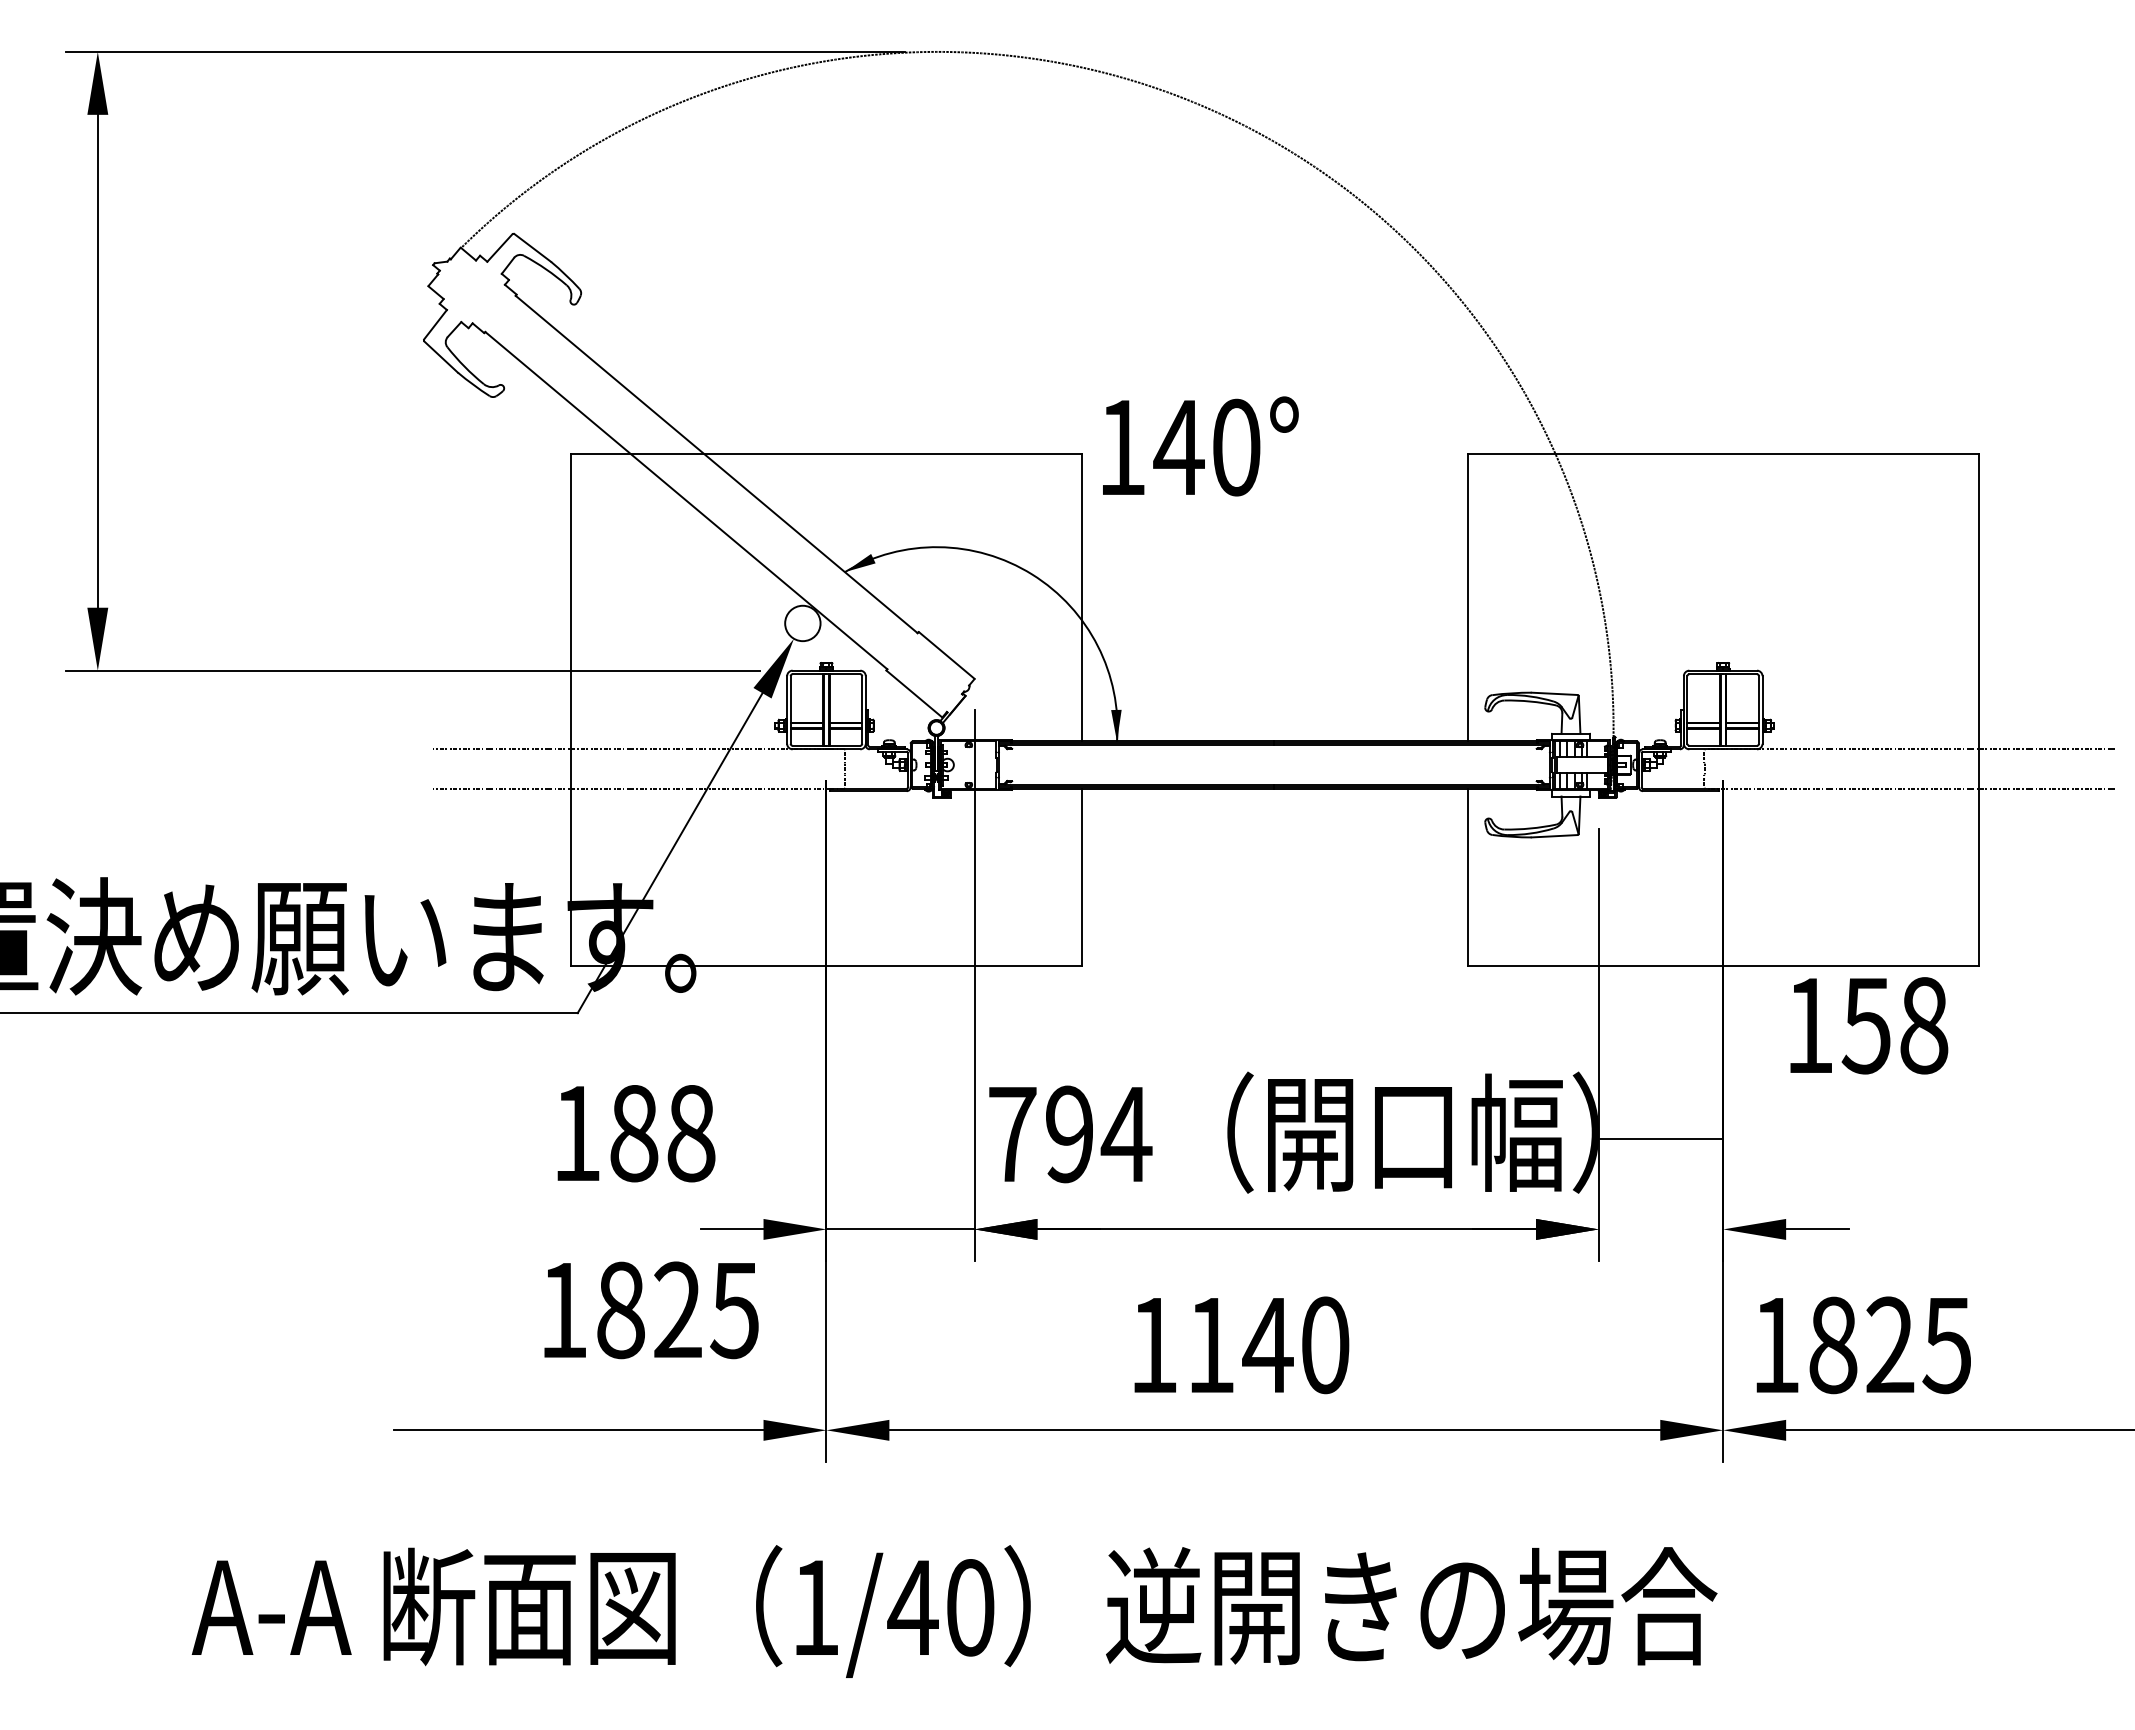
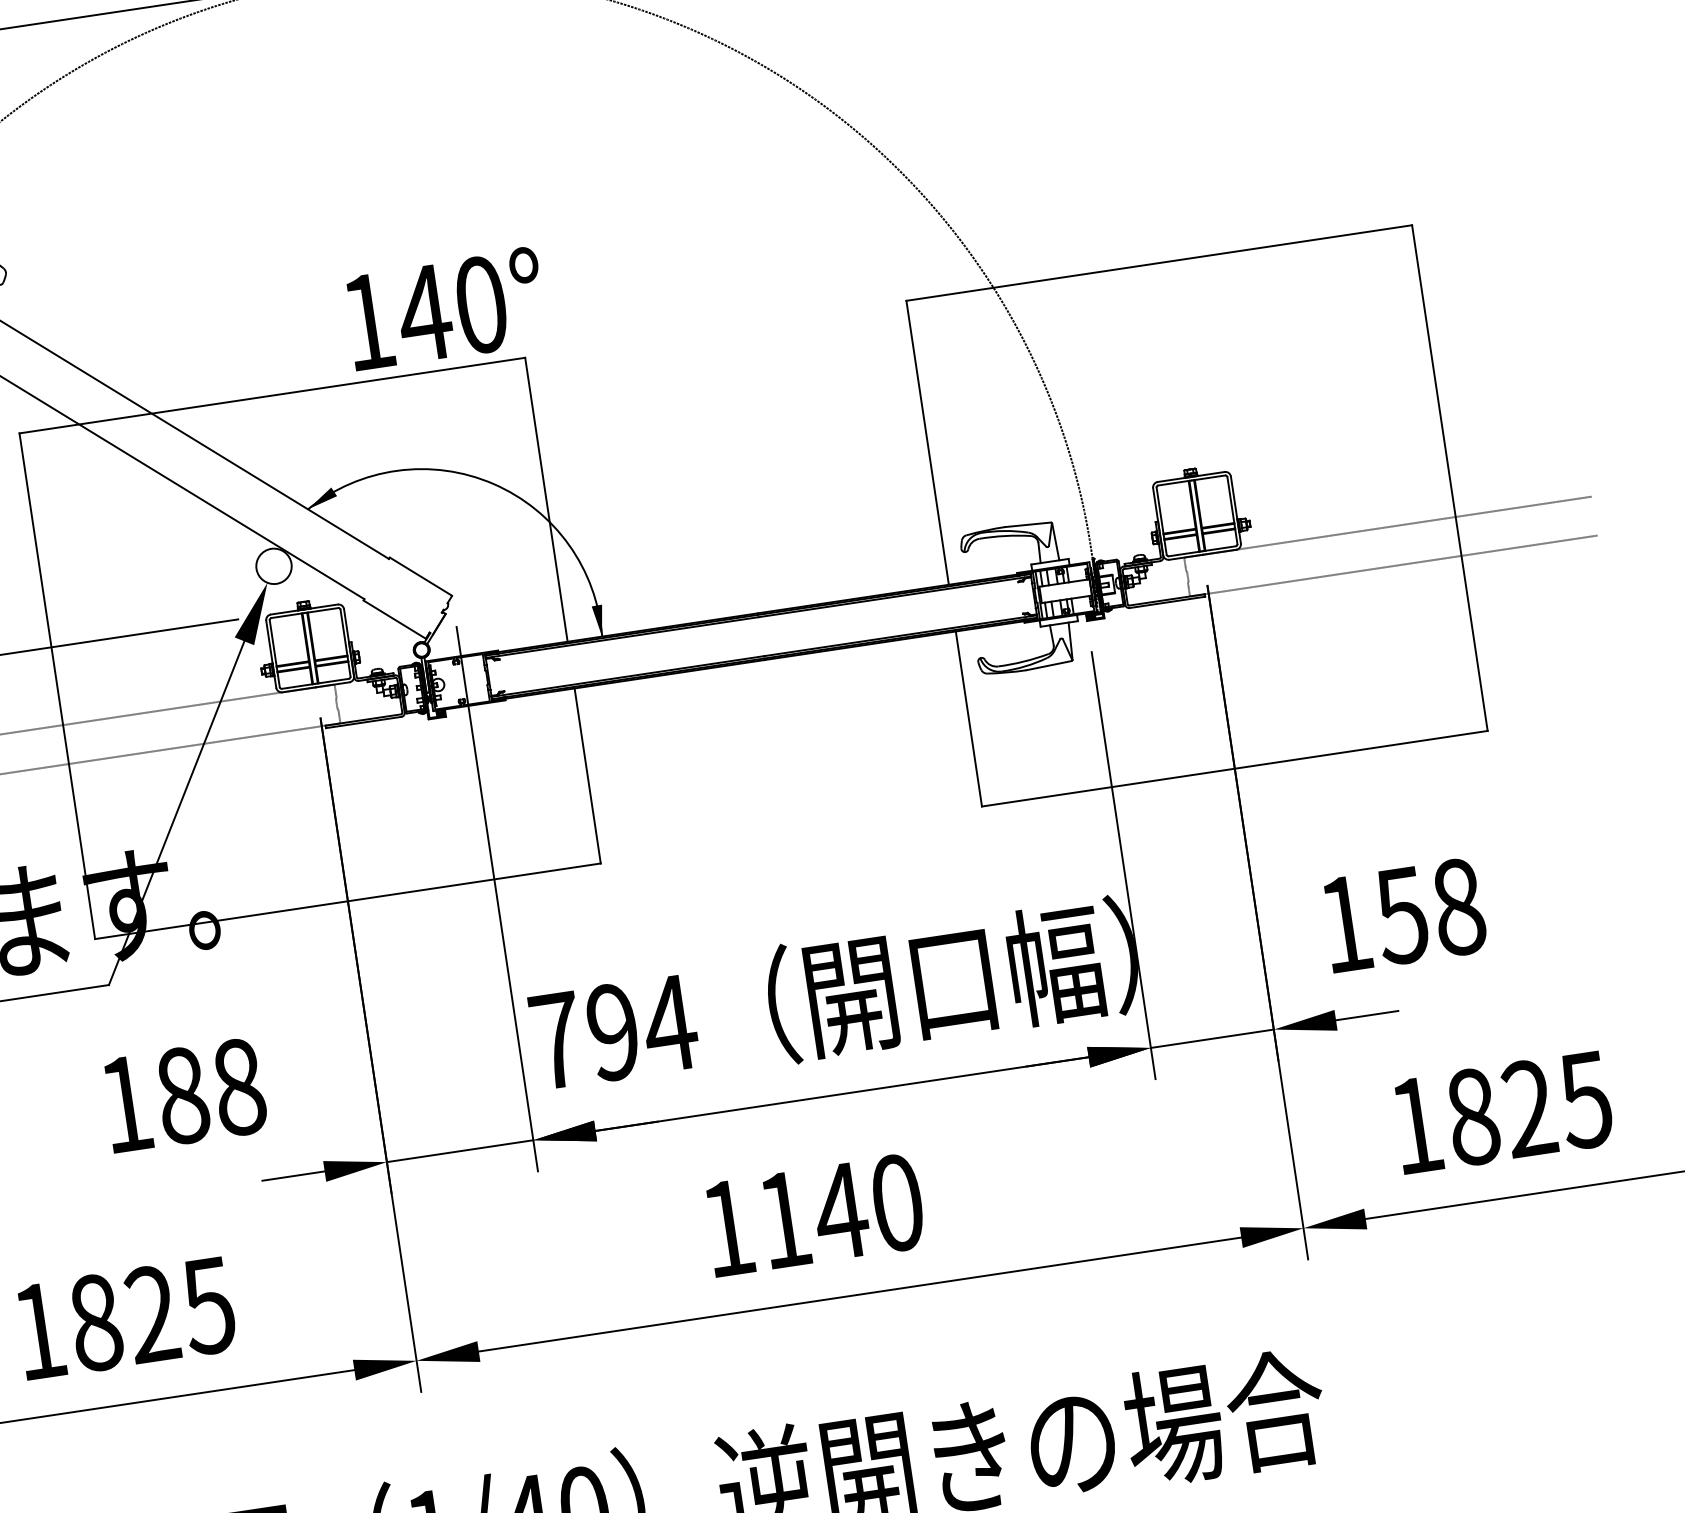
text: (1200, 446) -> (445, 309), moved
text: (1869, 1025) -> (1404, 915), moved
line: (1660, 1139) -> (1211, 1038), moved
text: (651, 1310) -> (126, 1318), moved
text: (1863, 1345) -> (1502, 1112), moved

